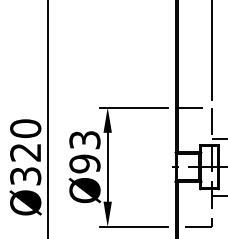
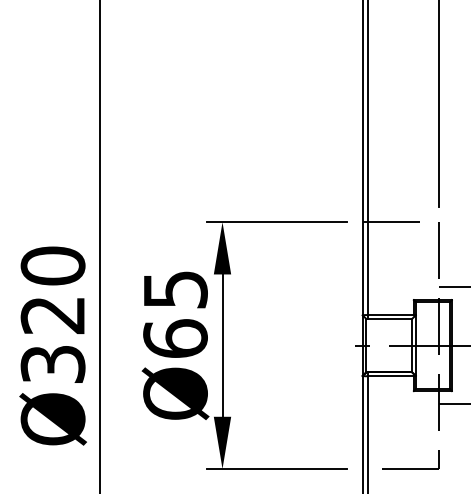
text: (84, 152) -> (174, 315), Ø93 -> Ø65

